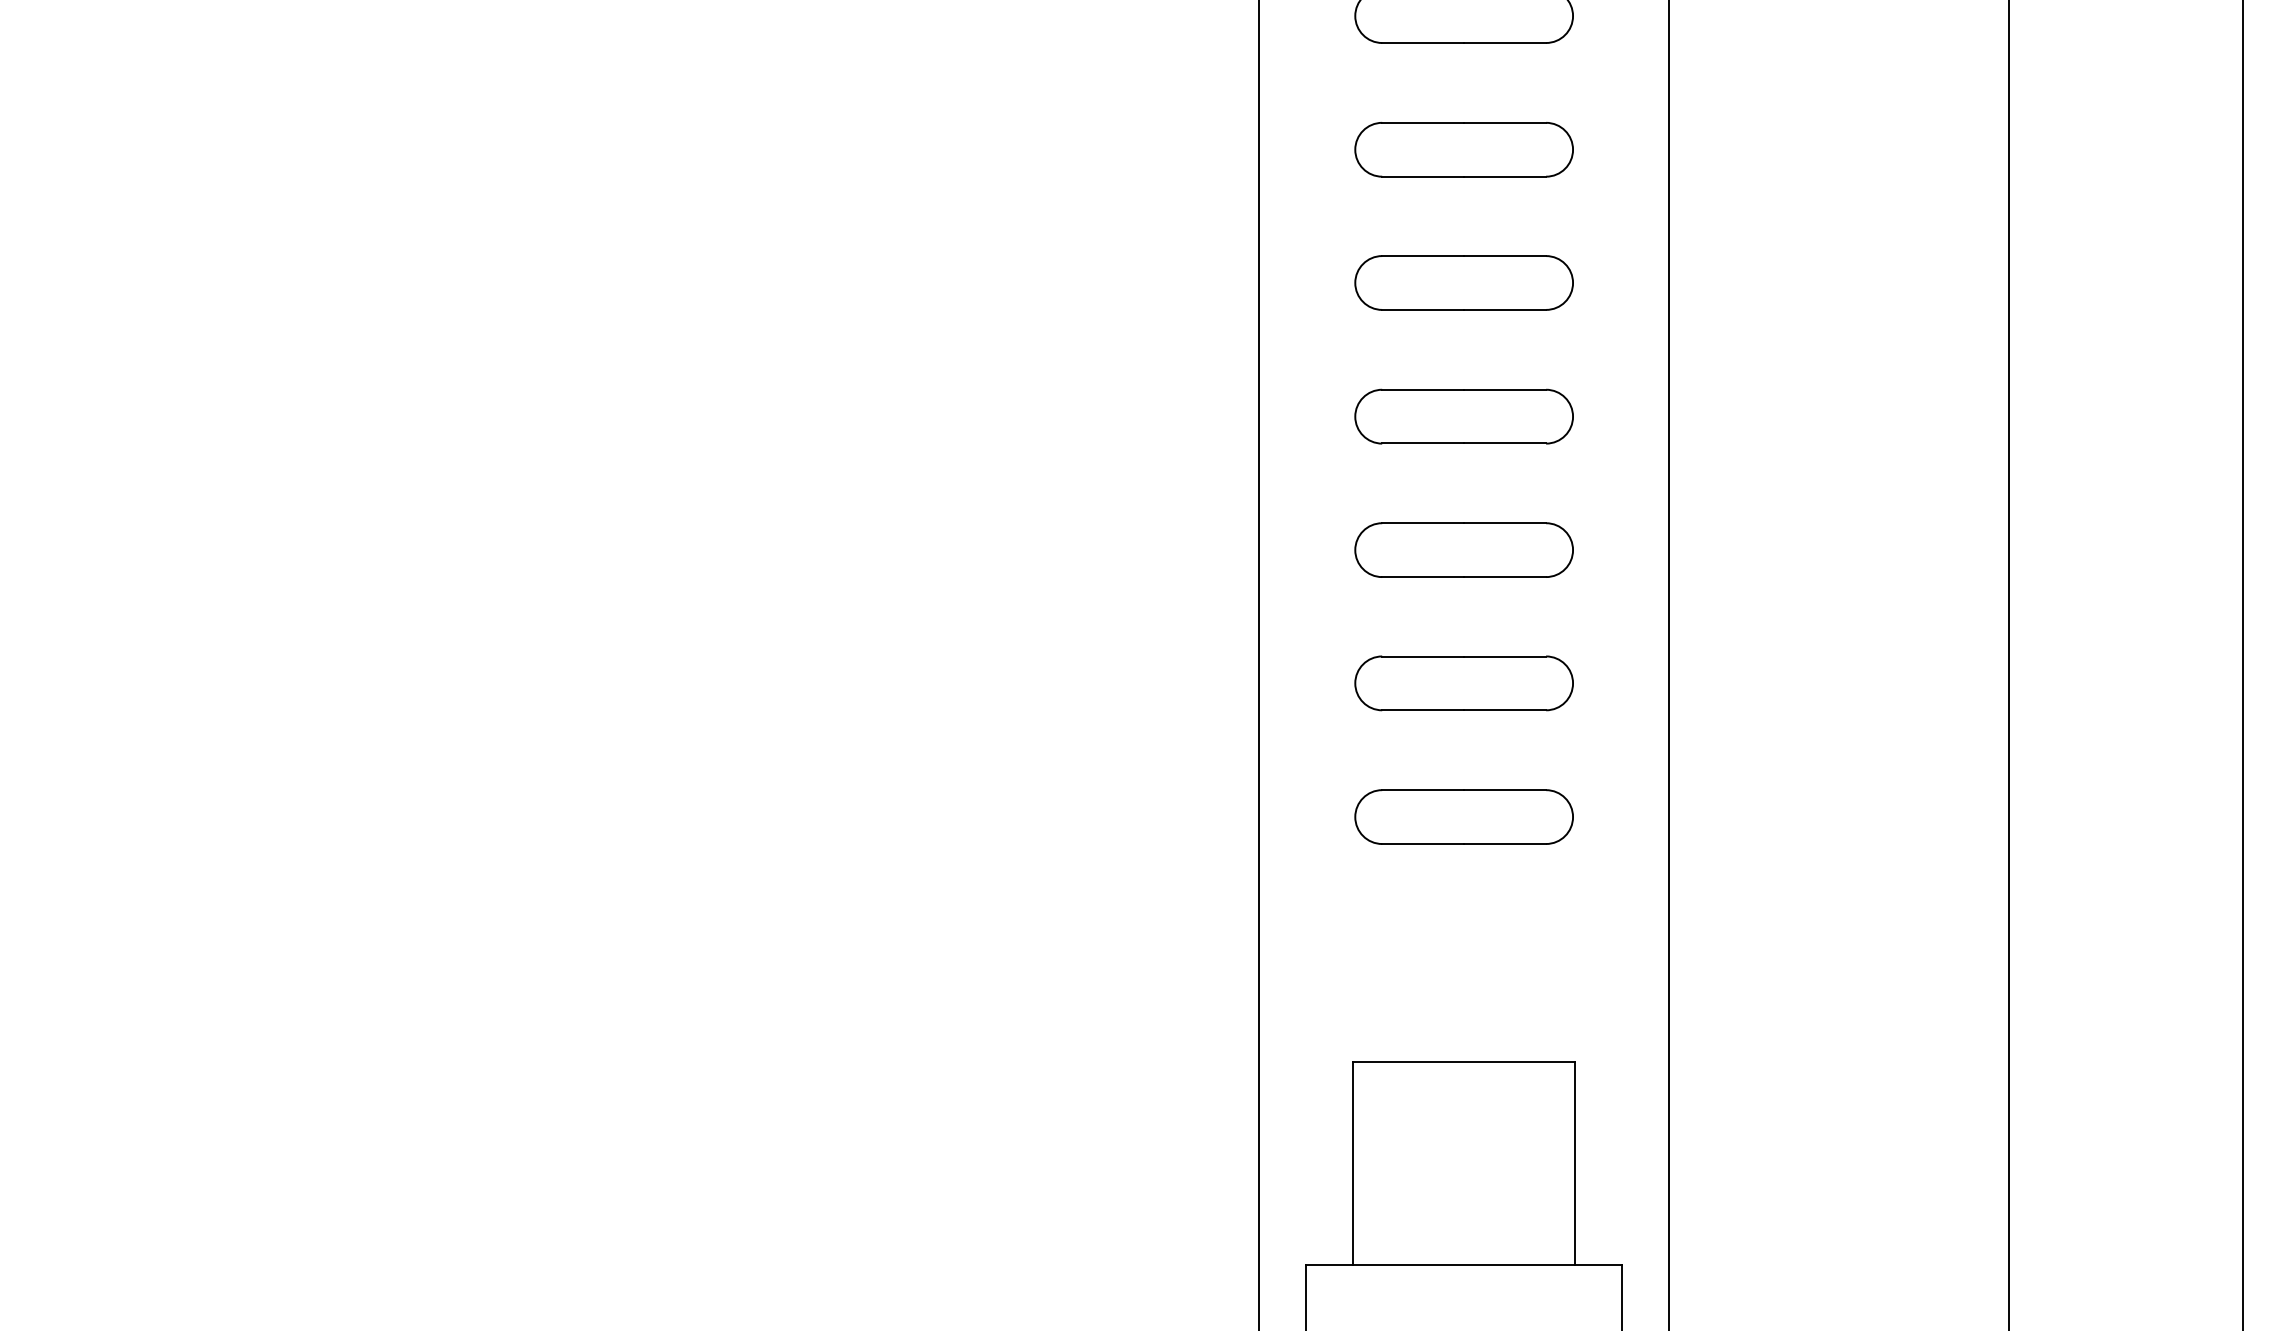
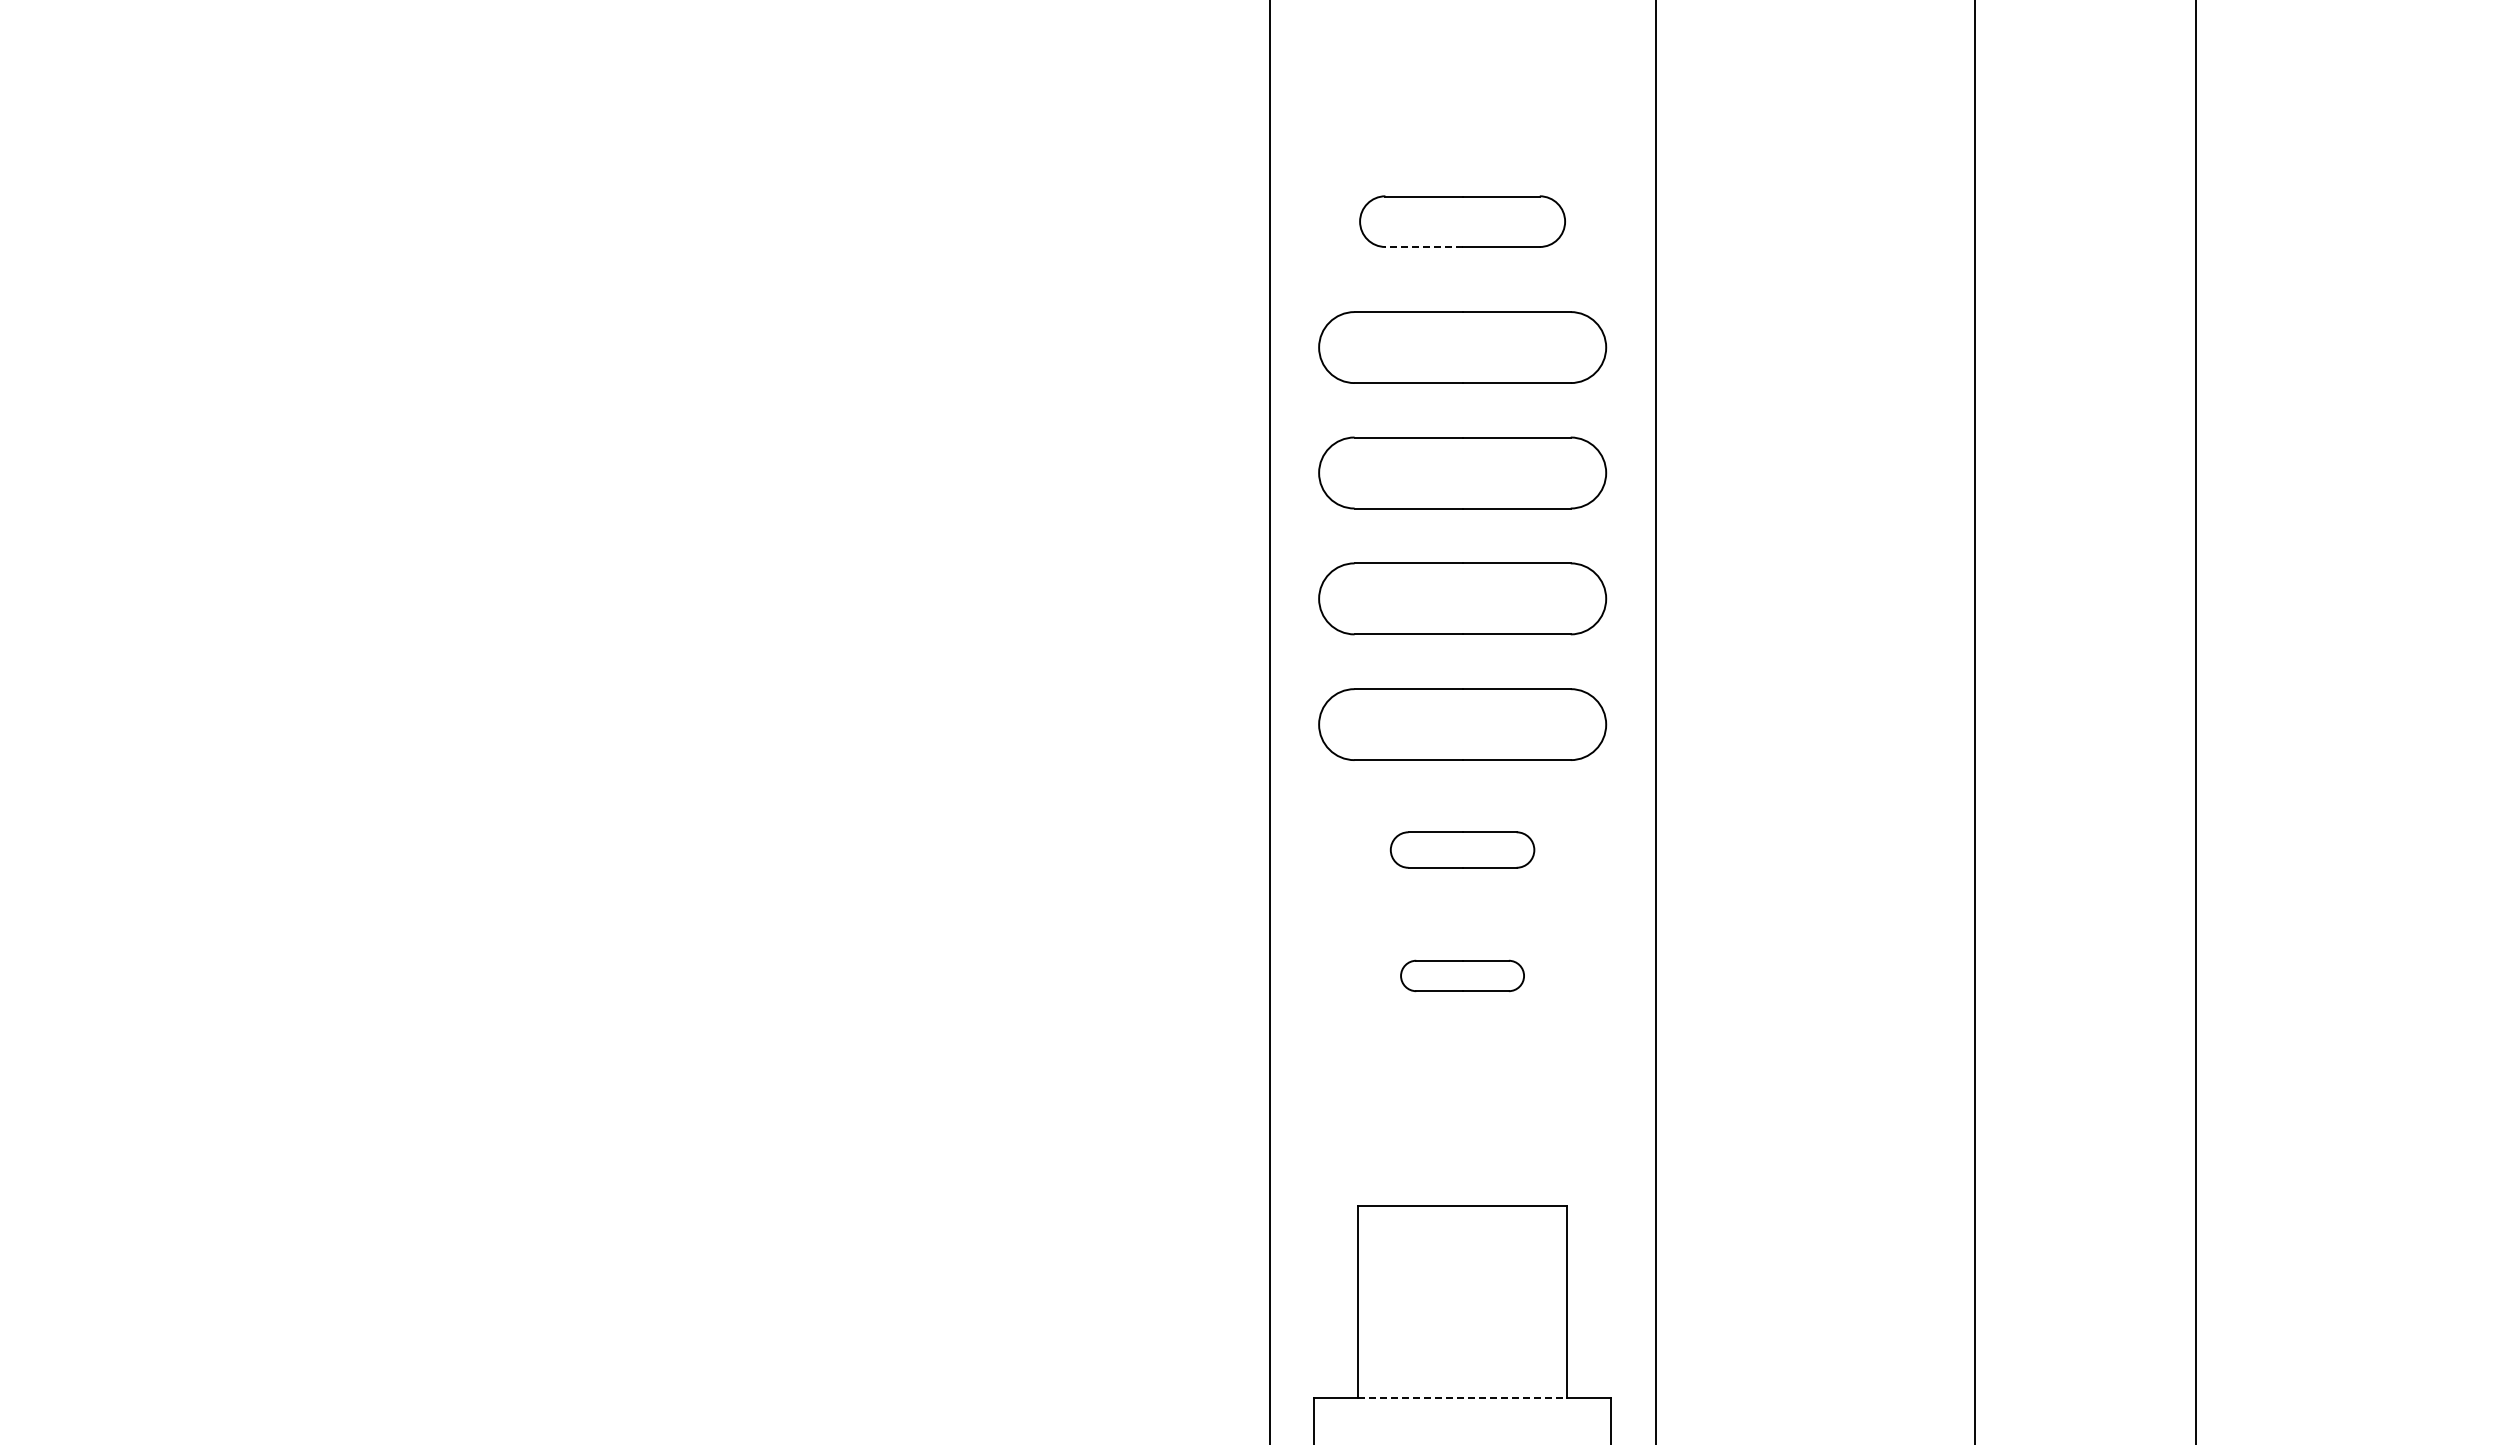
line: (1423, 43) -> (1424, 247), solid -> dashed
part: (1464, 149) -> (1462, 347), size x1.4
part: (1464, 282) -> (1462, 472), size x1.4
part: (1464, 416) -> (1462, 598), size x1.4
part: (1464, 550) -> (1462, 724), size x1.4
part: (1464, 682) -> (1462, 849), size x0.7
part: (1464, 816) -> (1462, 975), size x0.6
line: (1464, 1265) -> (1462, 1398), solid -> dashed

